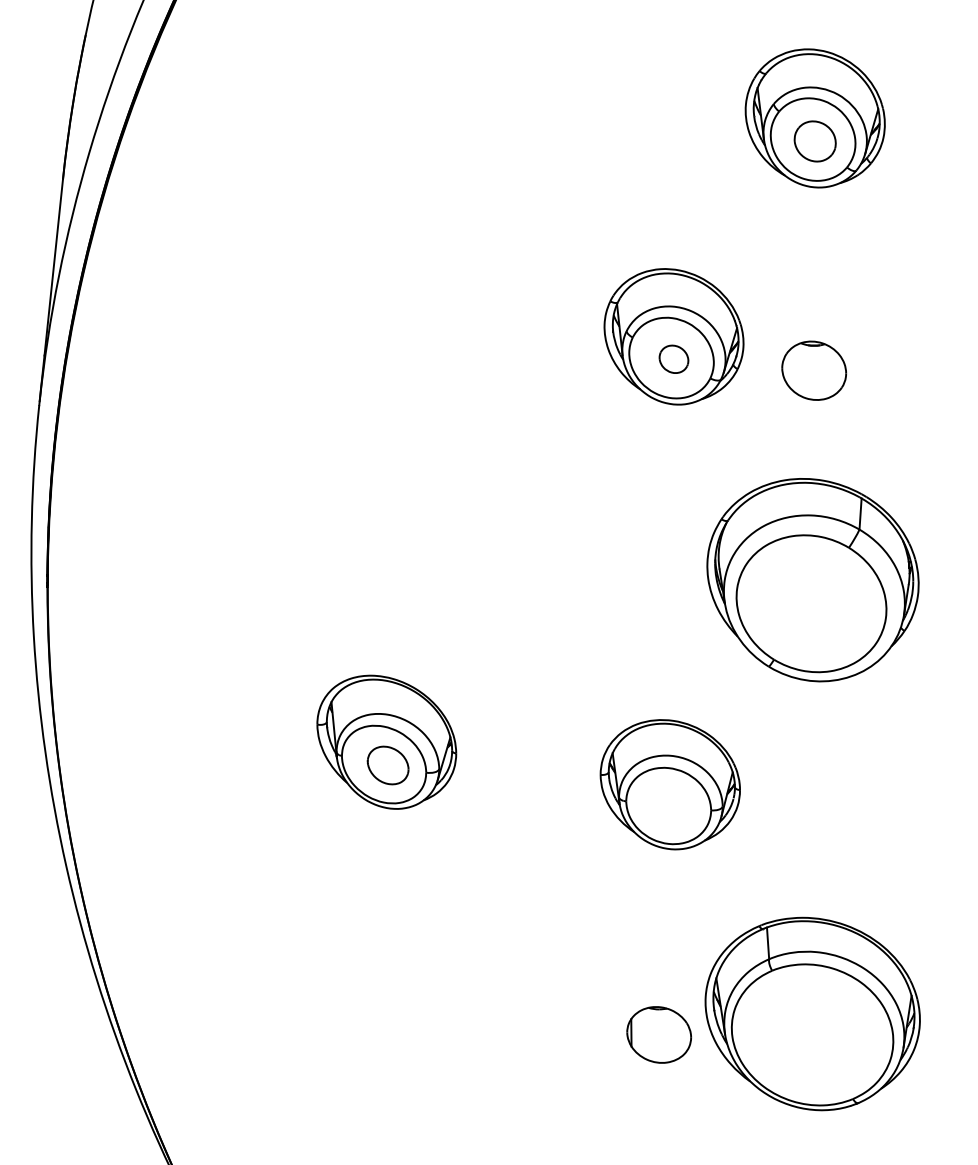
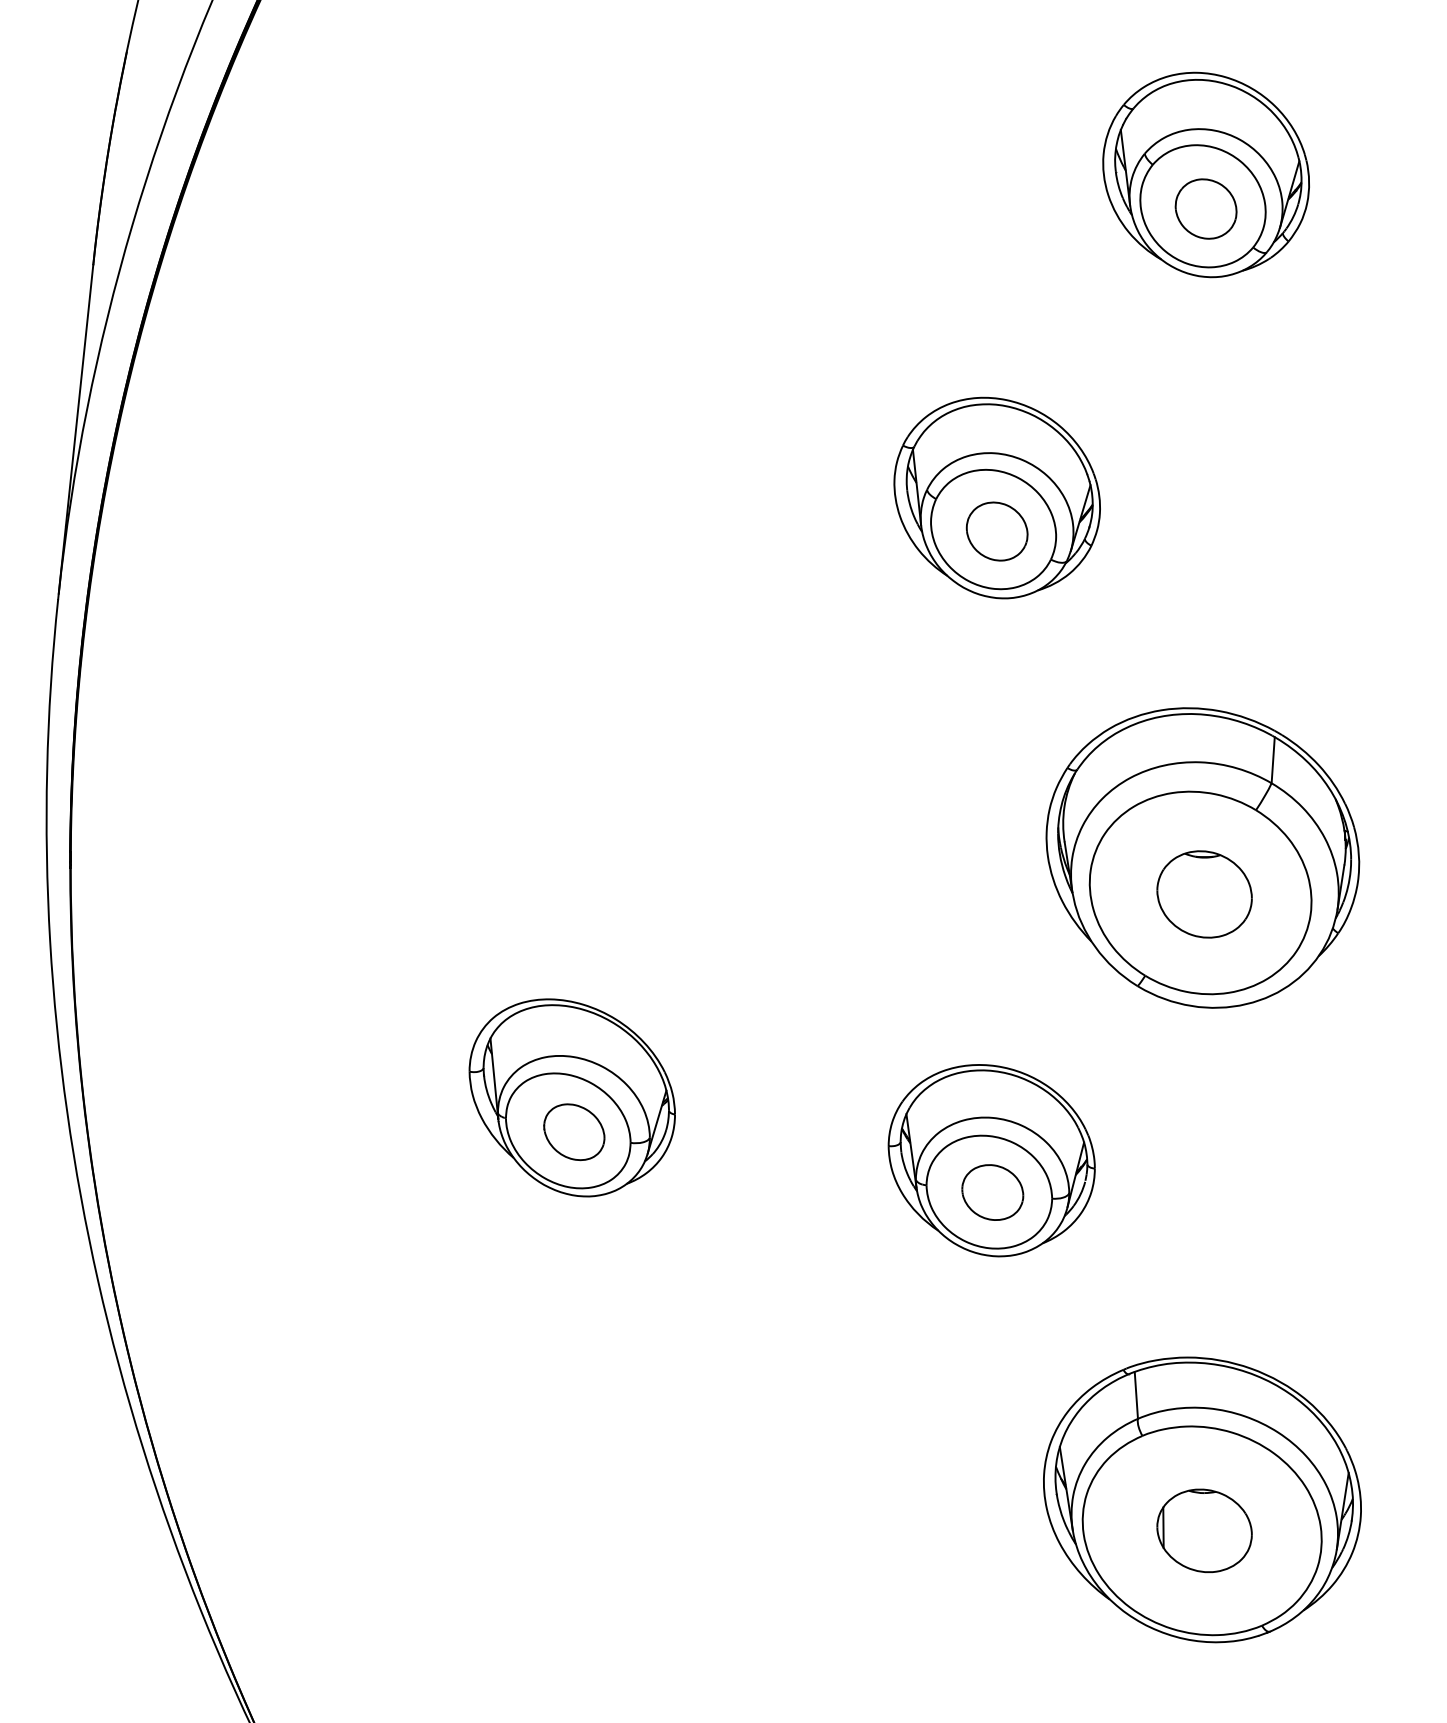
part: (673, 358) -> (996, 530), size x1.43
part: (814, 370) -> (1205, 894), moved
part: (670, 805) -> (992, 1191), added
part: (658, 1034) -> (1203, 1530), moved

